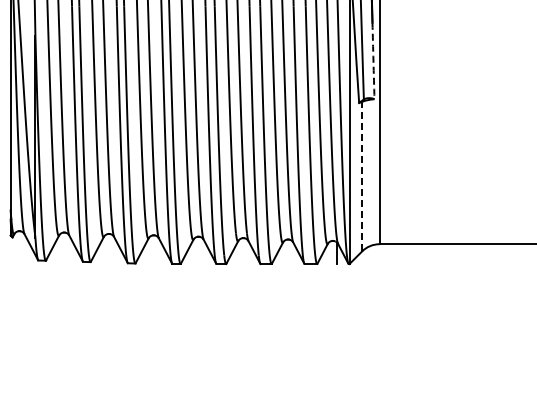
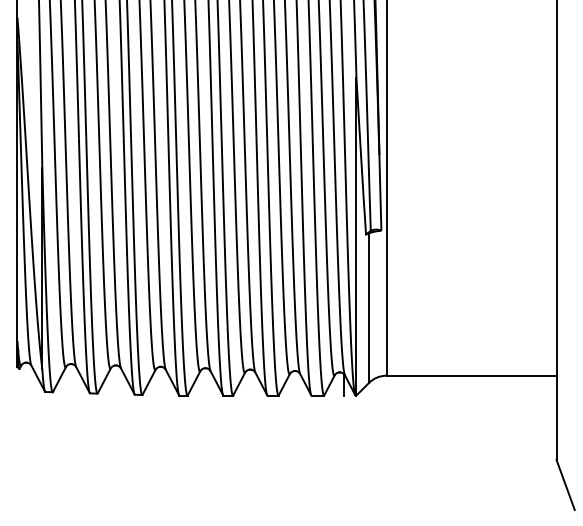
arc: (373, 61) -> (380, 192), dashed -> solid
line: (362, 177) -> (369, 308), dashed -> solid

